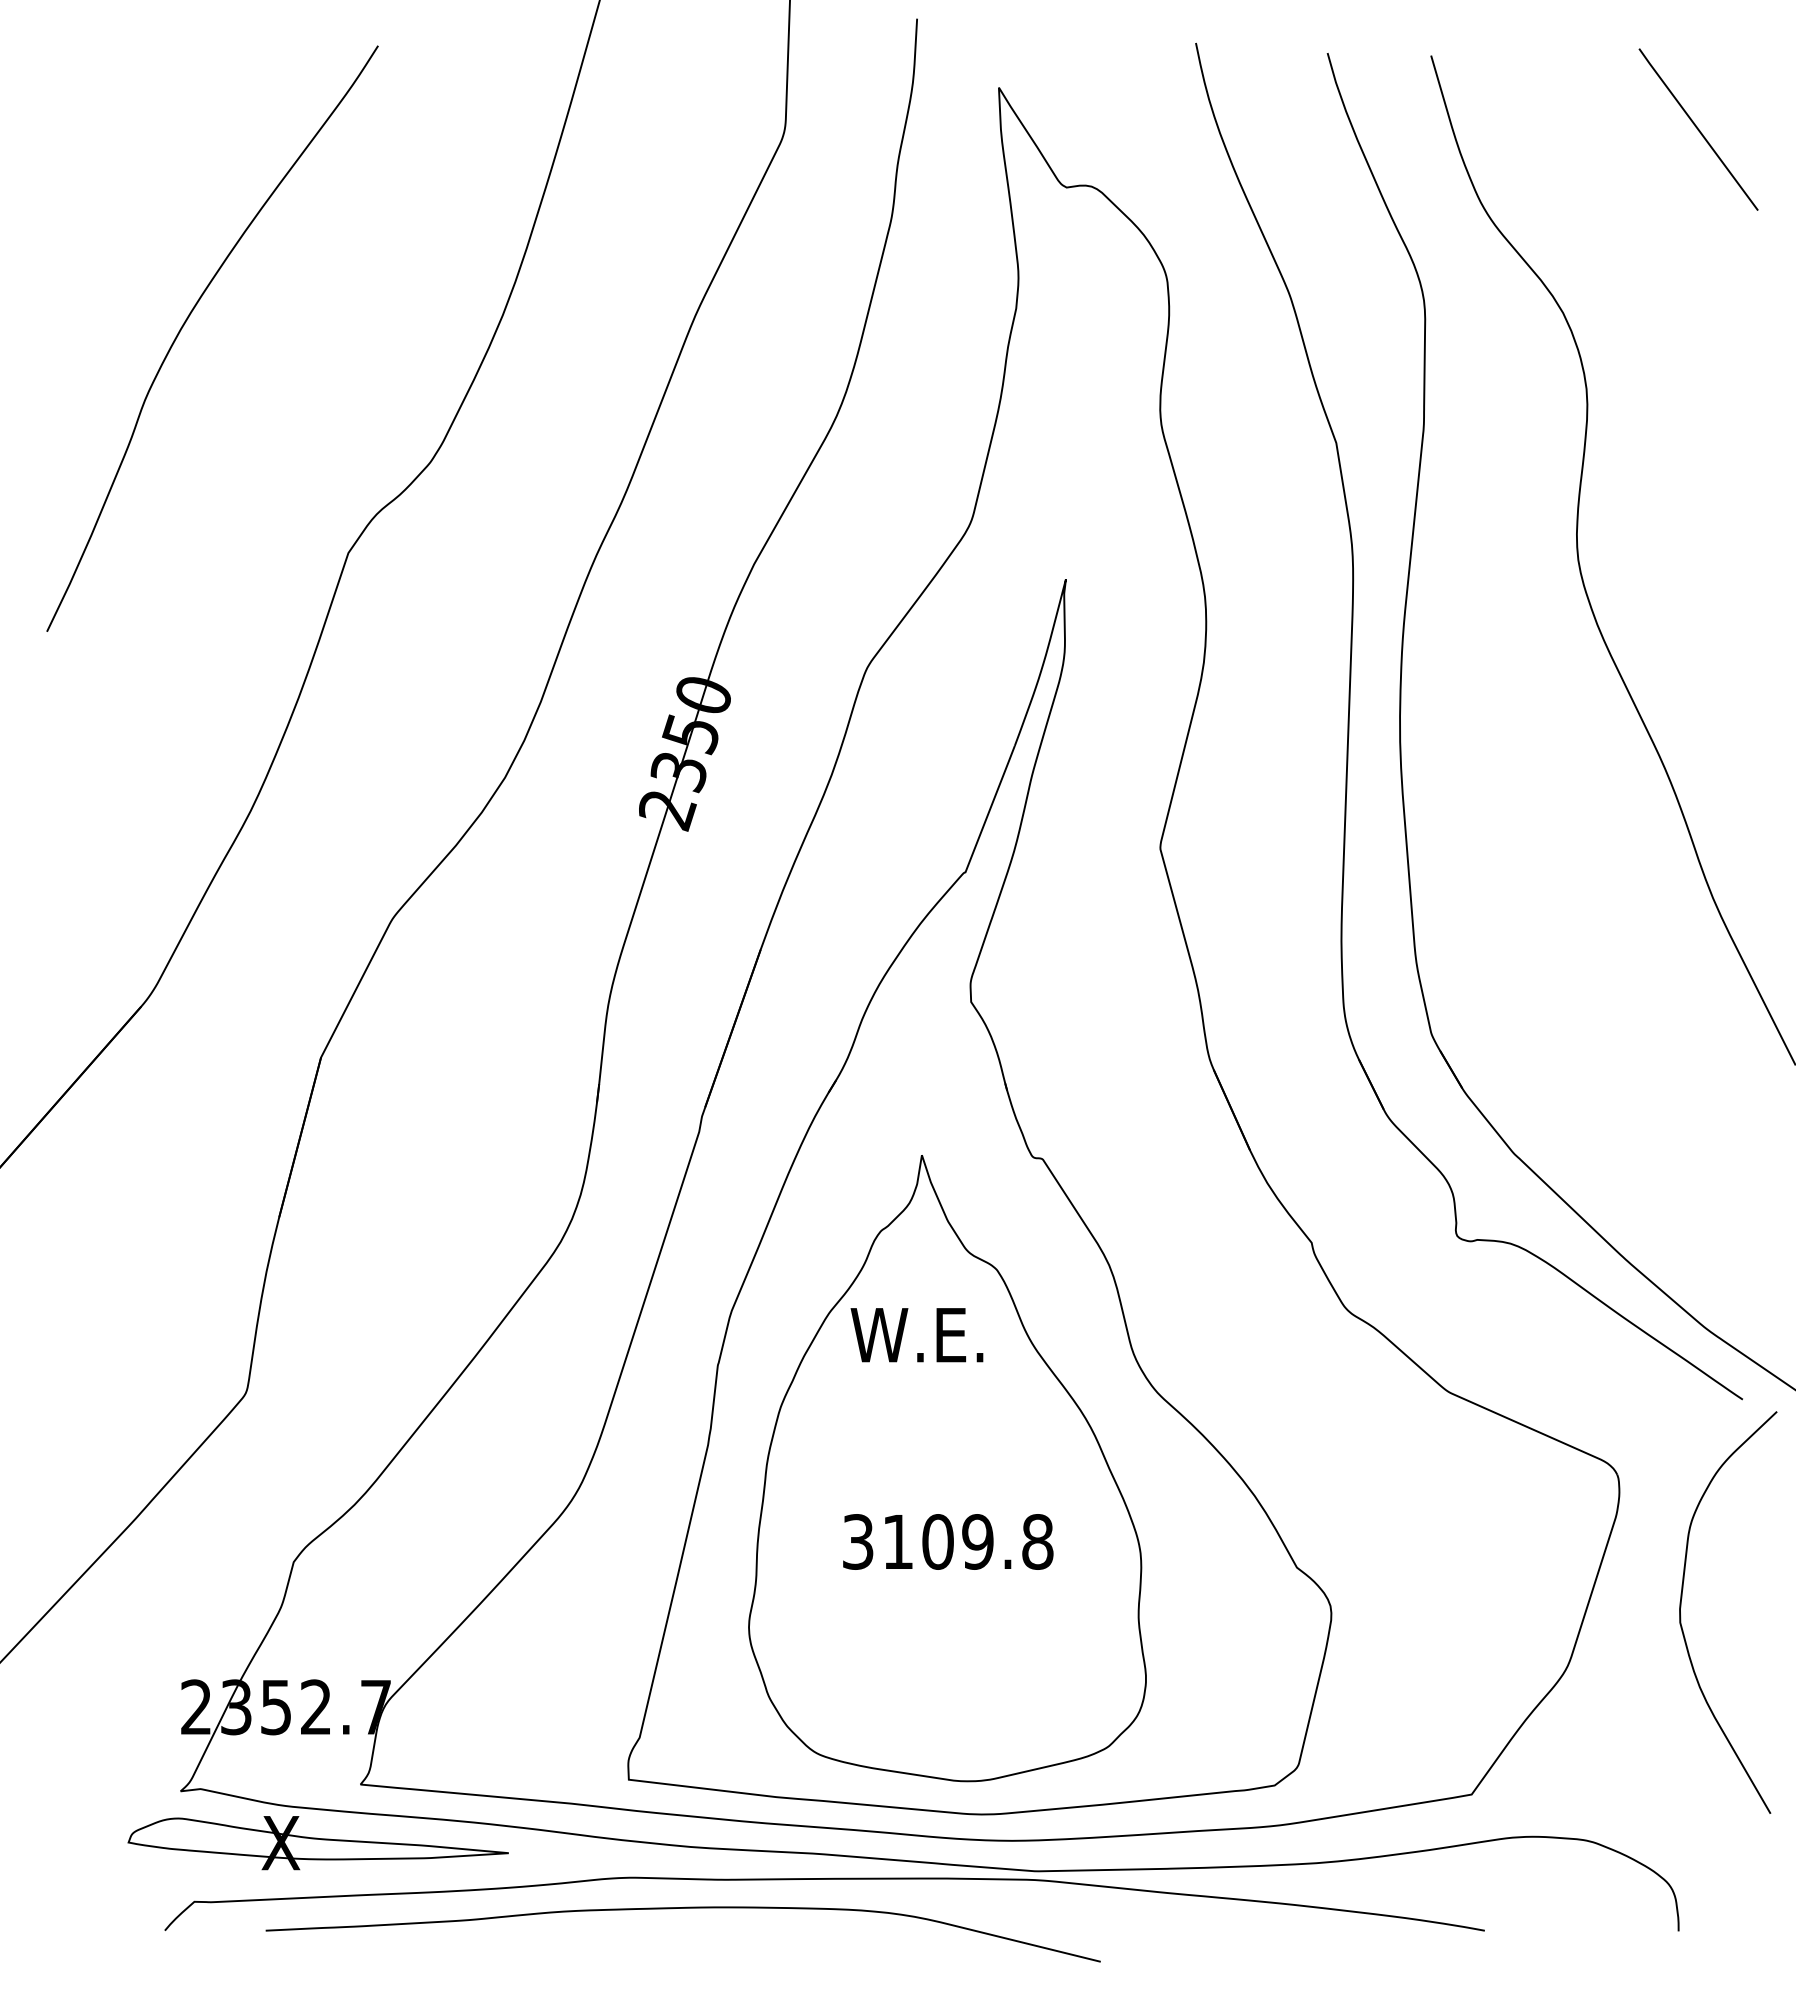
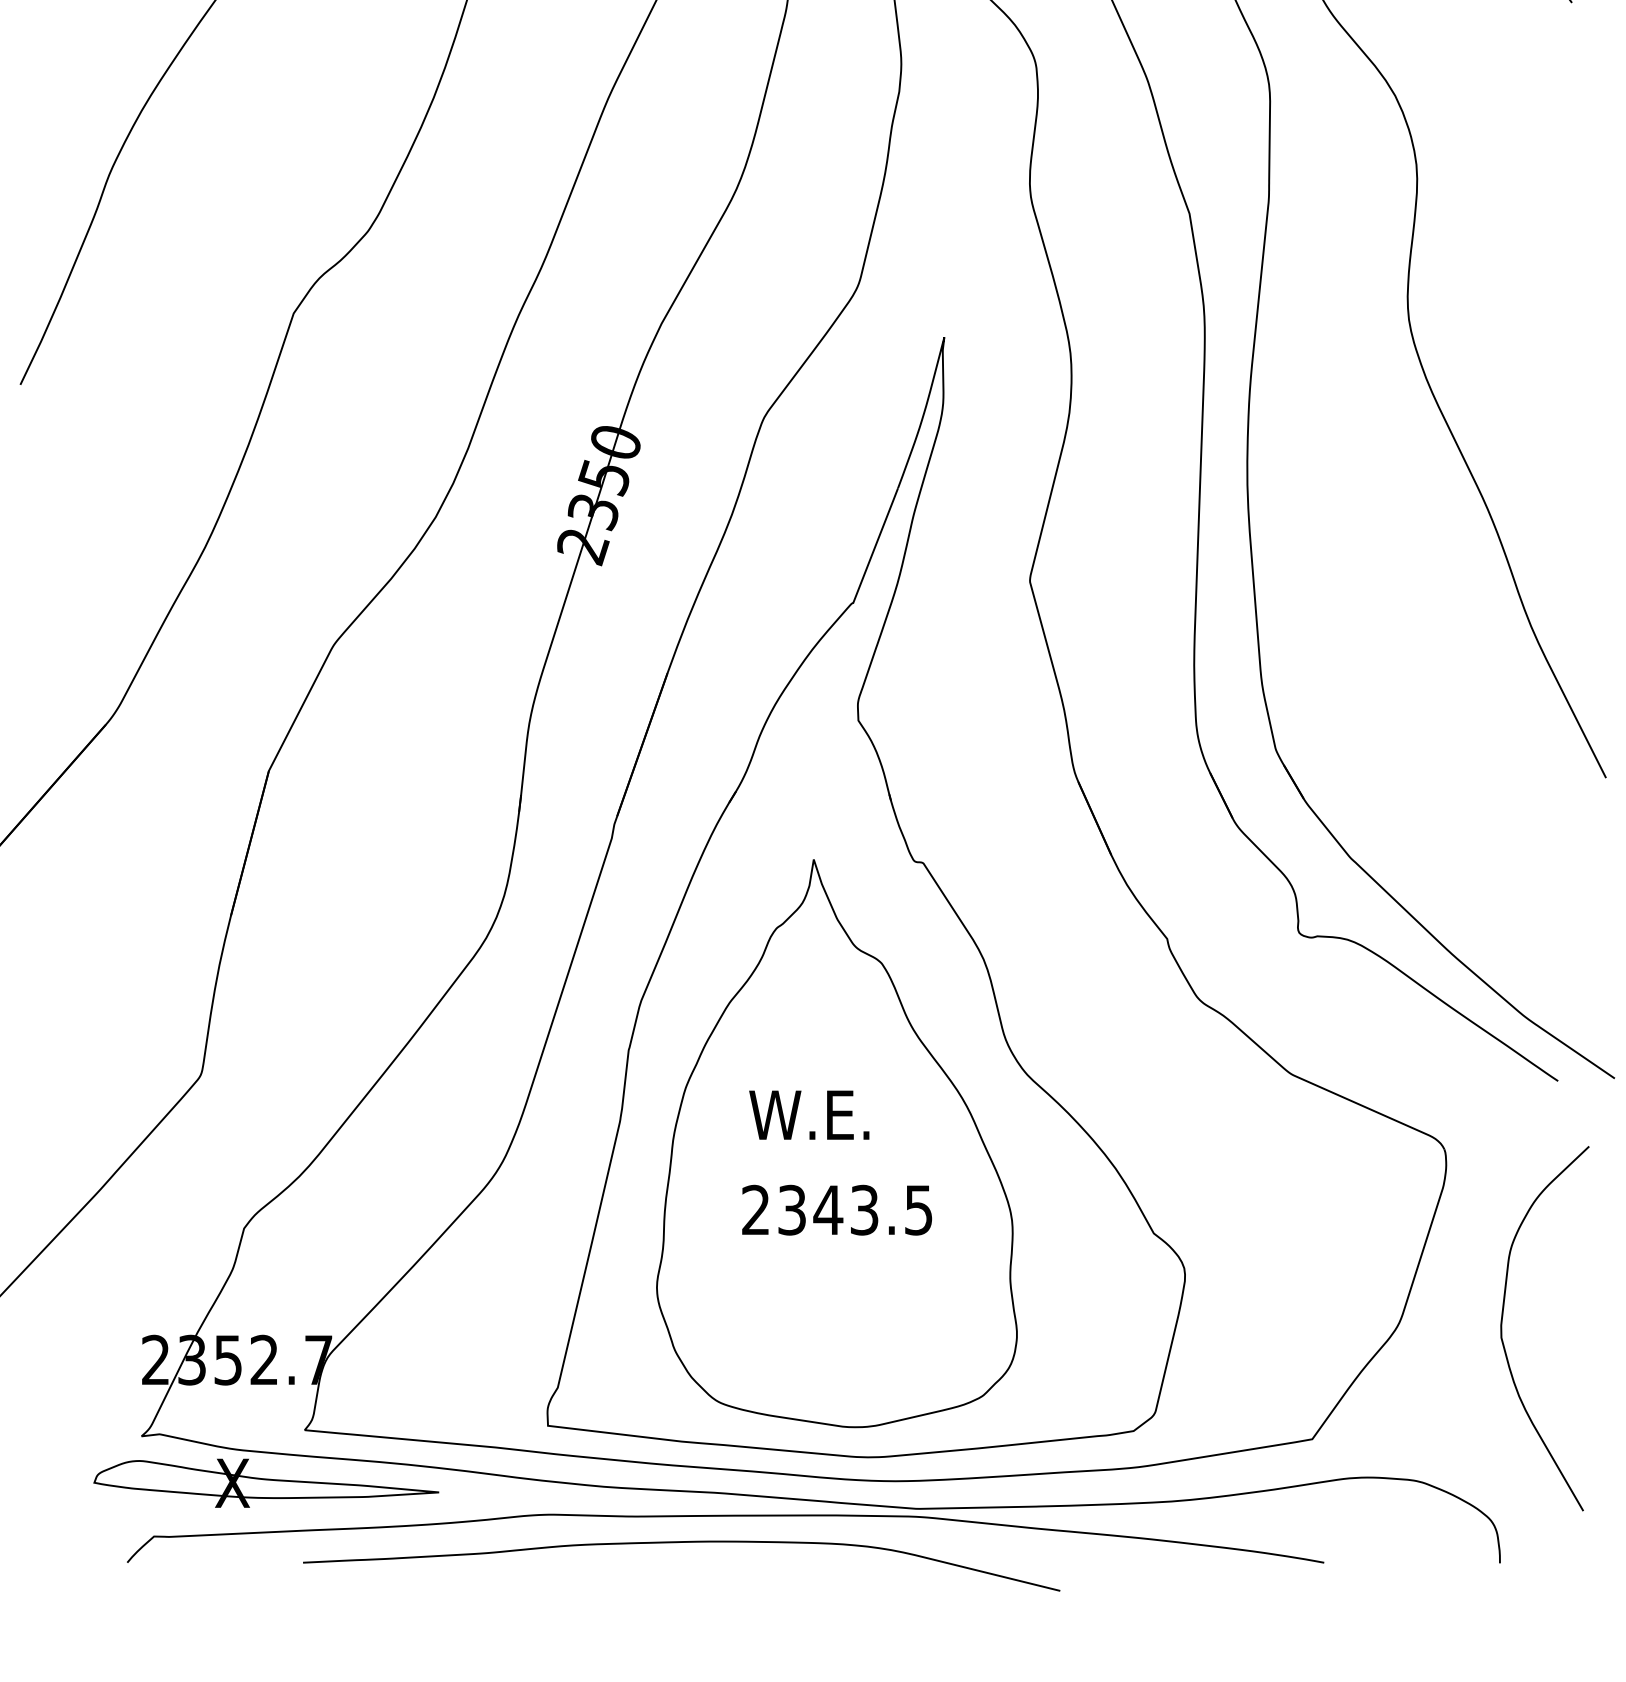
text: (916, 1335) -> (808, 1115), moved
text: (948, 1541) -> (837, 1209), 3109.8 -> 2343.5
curve: (1681, 1616) -> (1502, 1332), moved
curve: (682, 1908) -> (680, 1542), moved

